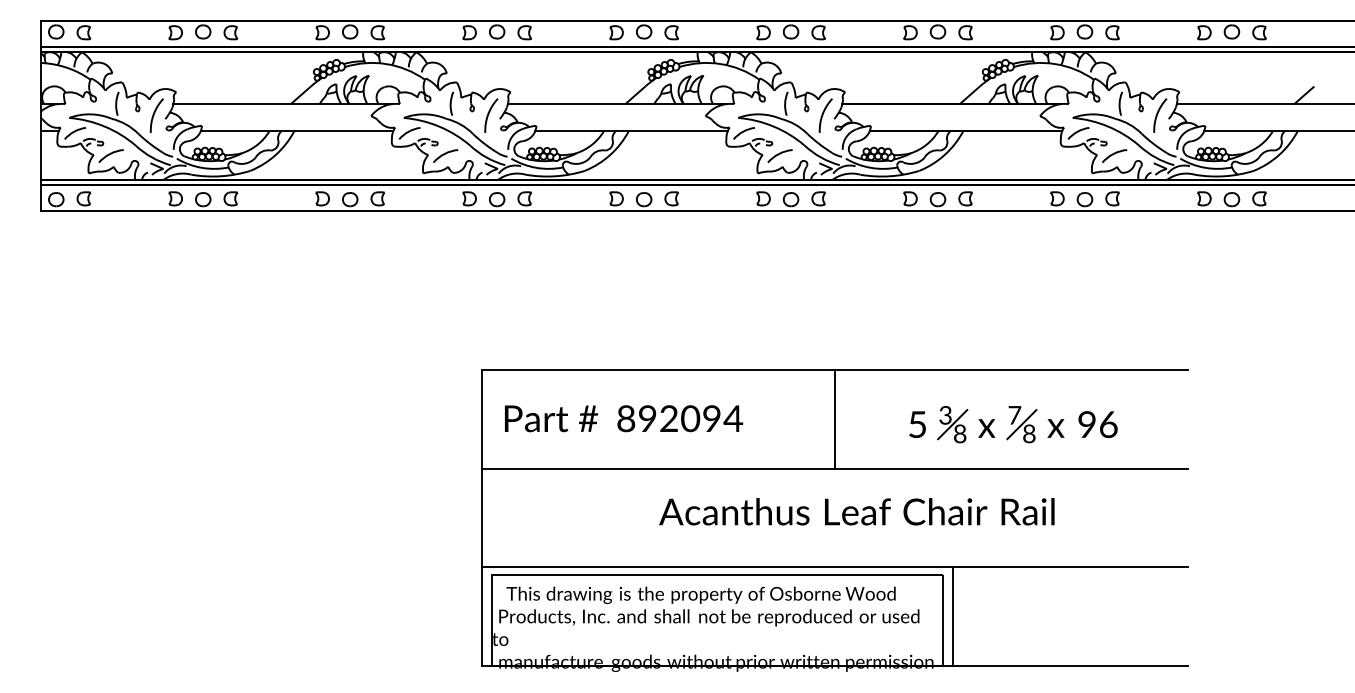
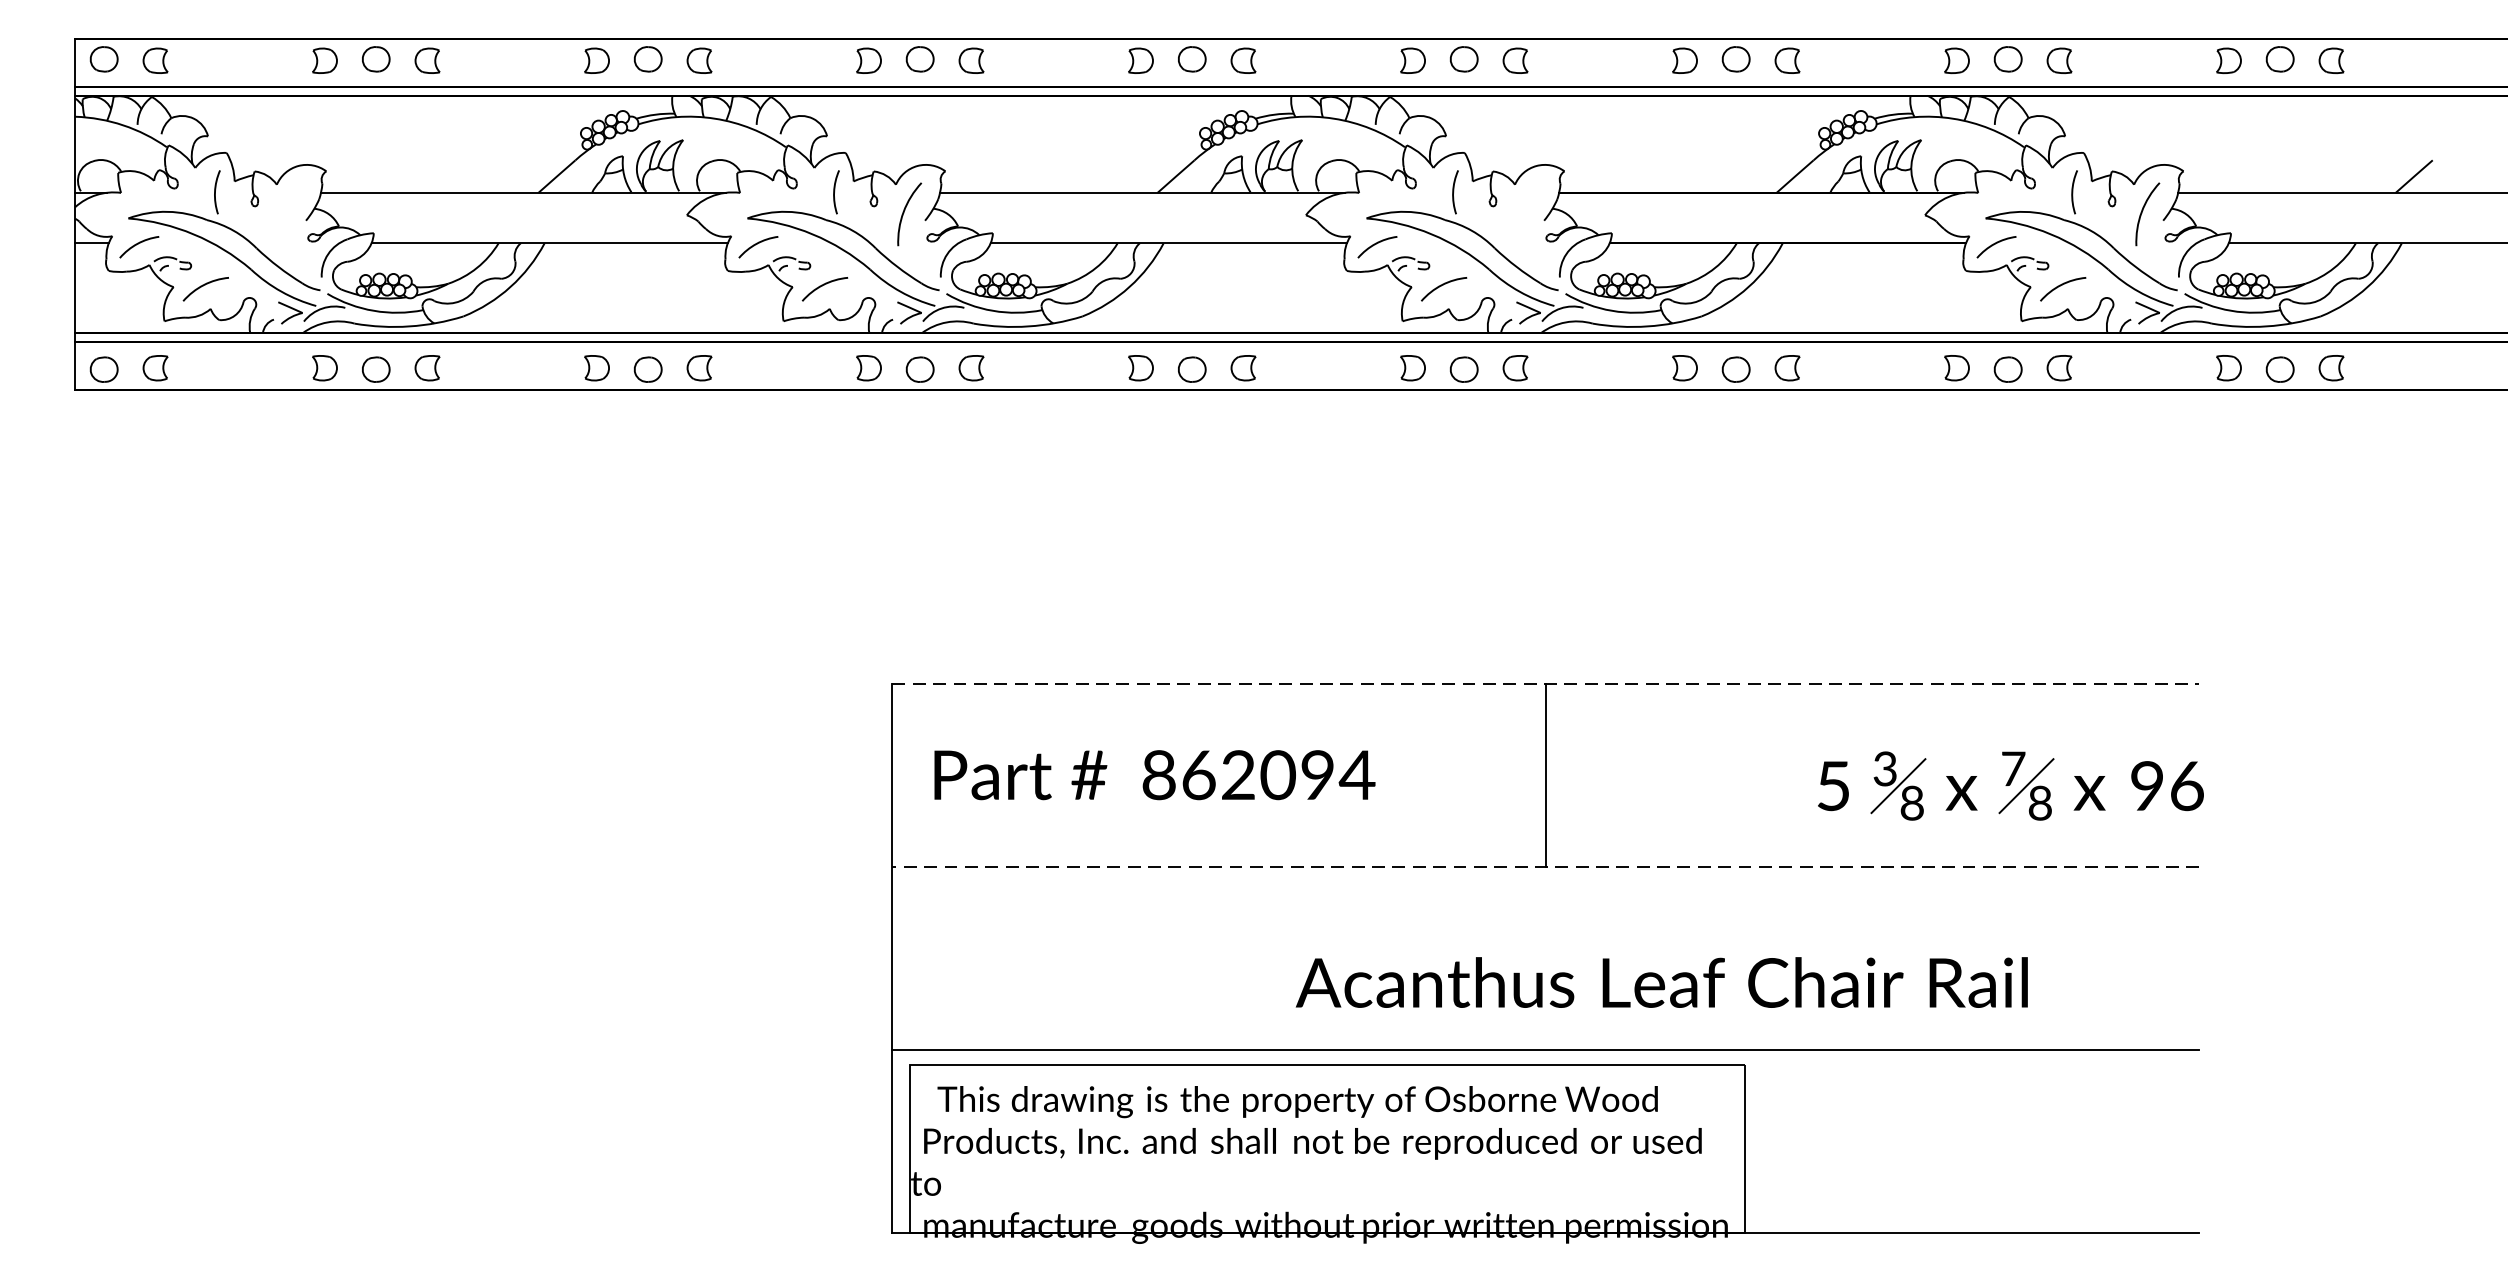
arc: (154, 115) -> (285, 213), removed
arc: (823, 115) -> (1524, 213), removed
line: (835, 369) -> (1546, 684), solid -> dashed
text: (647, 418) -> (1198, 774), 892094 -> 862094
part: (1013, 424) -> (2011, 785), moved
line: (834, 468) -> (1544, 867), solid -> dashed
text: (856, 511) -> (1661, 982), moved
line: (952, 616) -> (1762, 1141), removed

